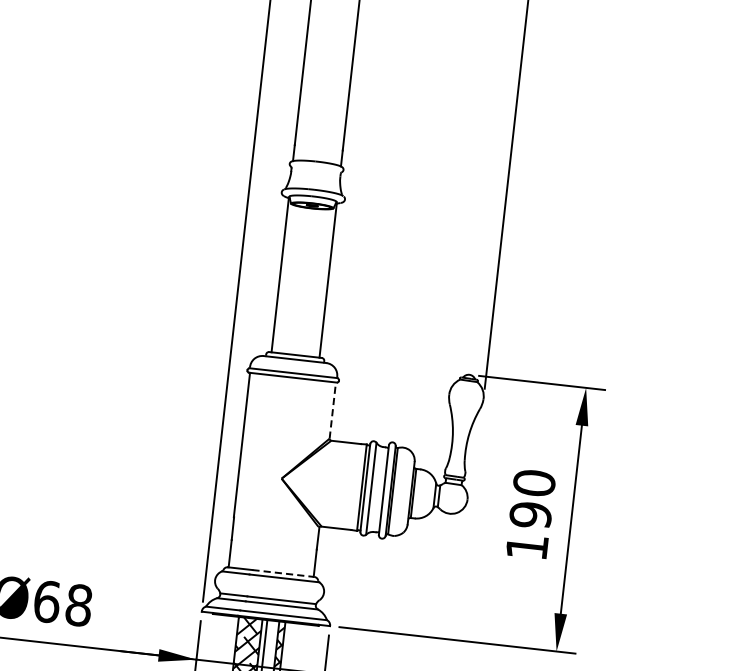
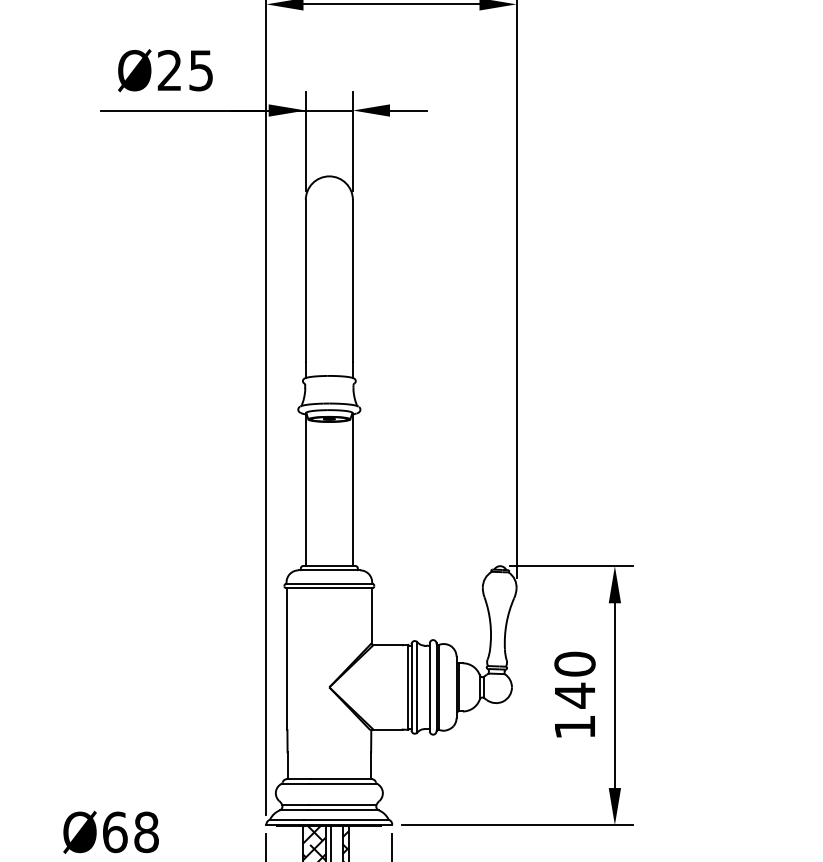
line: (332, 410) -> (371, 615), dashed -> solid
text: (530, 514) -> (574, 695), 190 -> 140
line: (283, 573) -> (341, 779), dashed -> solid

